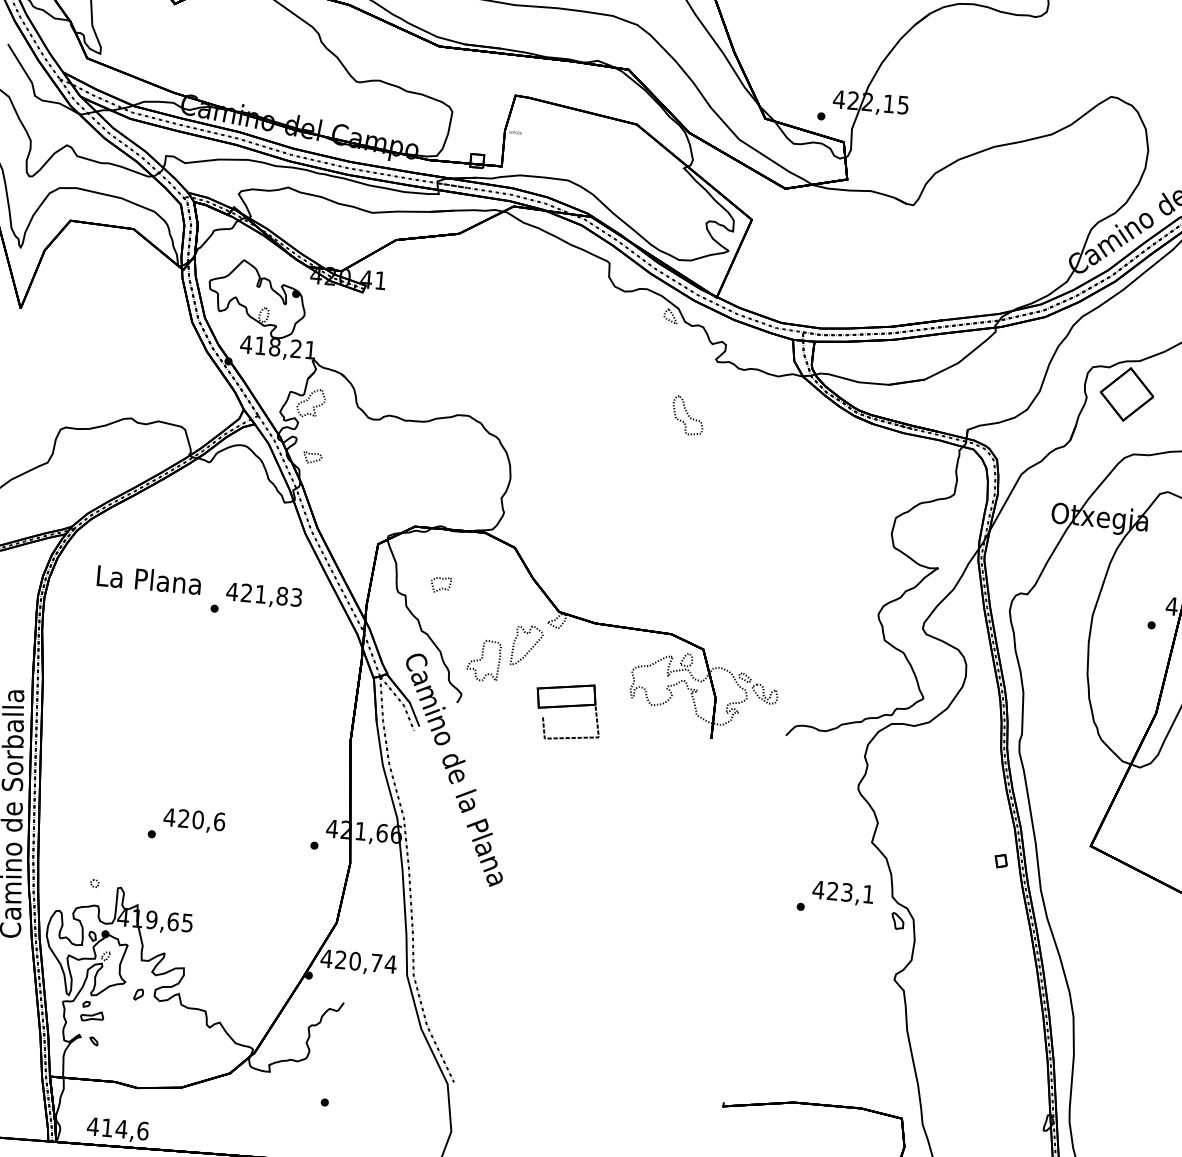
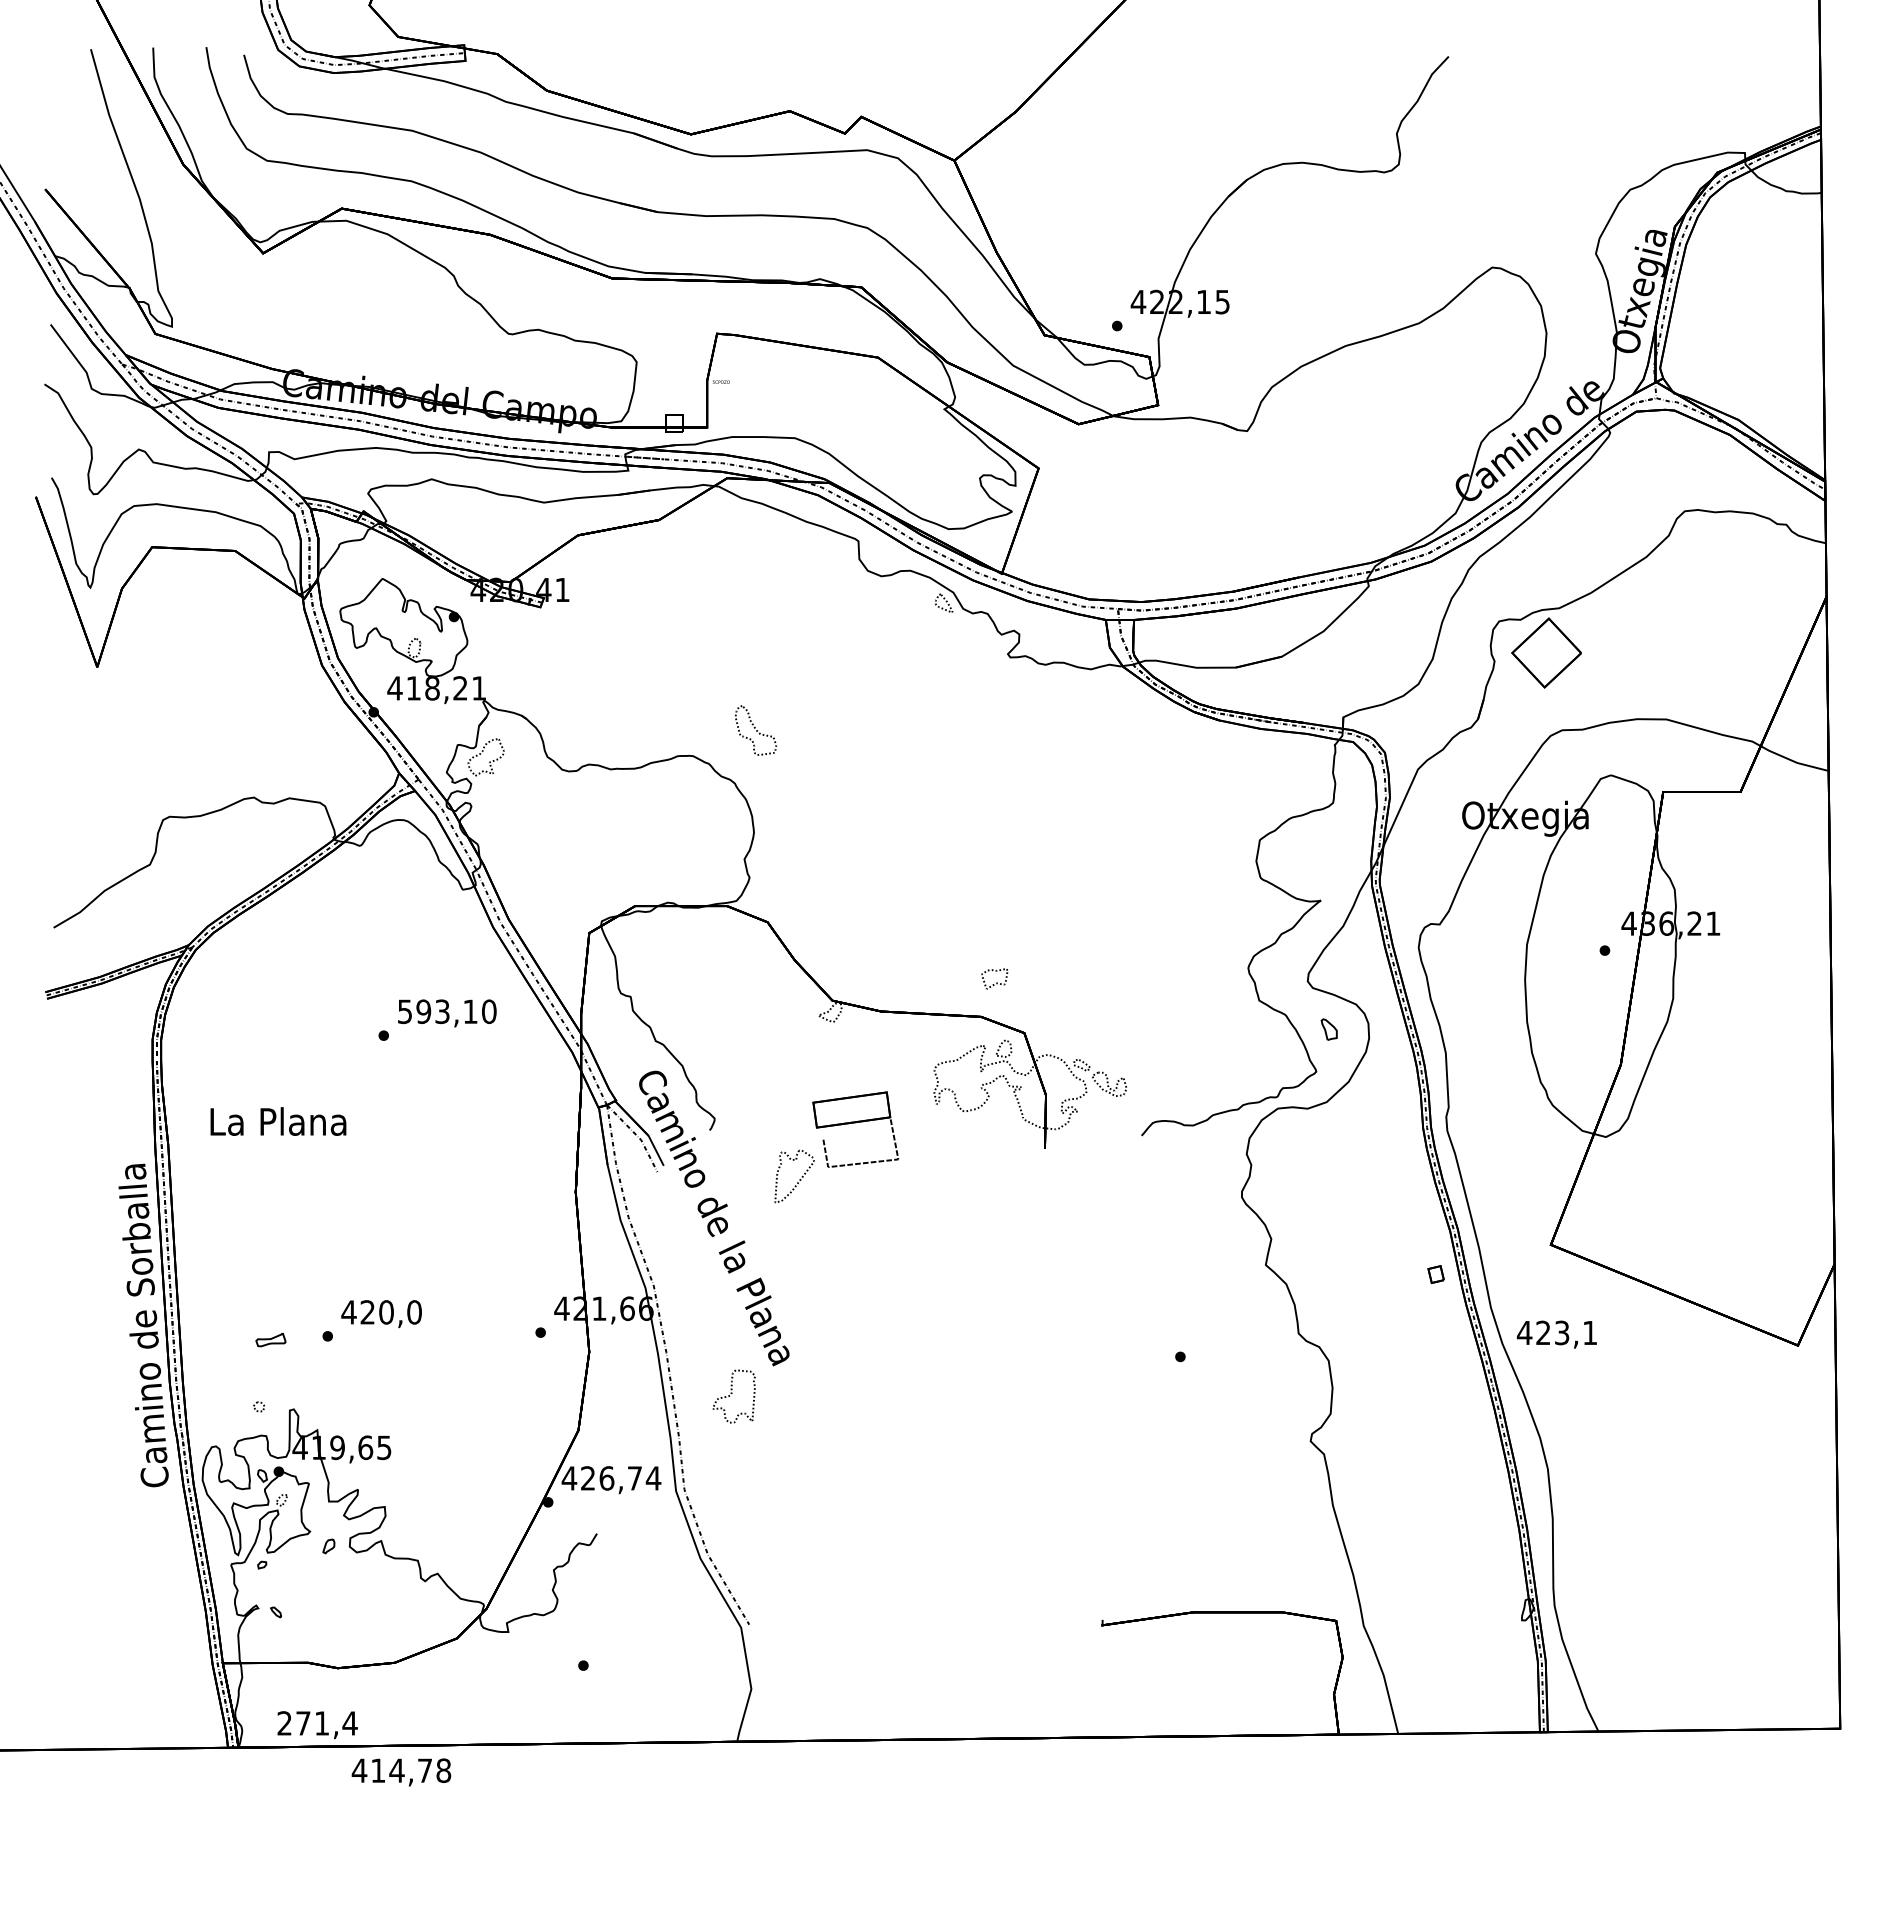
part: (687, 415) -> (755, 730), moved
part: (312, 457) -> (493, 827), removed
text: (149, 579) -> (278, 1121), moved
part: (440, 584) -> (994, 978), moved
text: (264, 594) -> (446, 1011), 421,83 -> 593,10
part: (526, 645) -> (794, 1176), moved
part: (483, 660) -> (733, 1396), moved
text: (219, 821) -> (414, 1312), 420,6 -> 420,0
text: (842, 893) -> (1556, 1334), moved
part: (897, 921) -> (1328, 1029), moved
text: (354, 961) -> (606, 1478), 420,74 -> 426,74
part: (91, 1016) -> (270, 1340), moved
text: (117, 1128) -> (316, 1723), 414,6 -> 271,4

